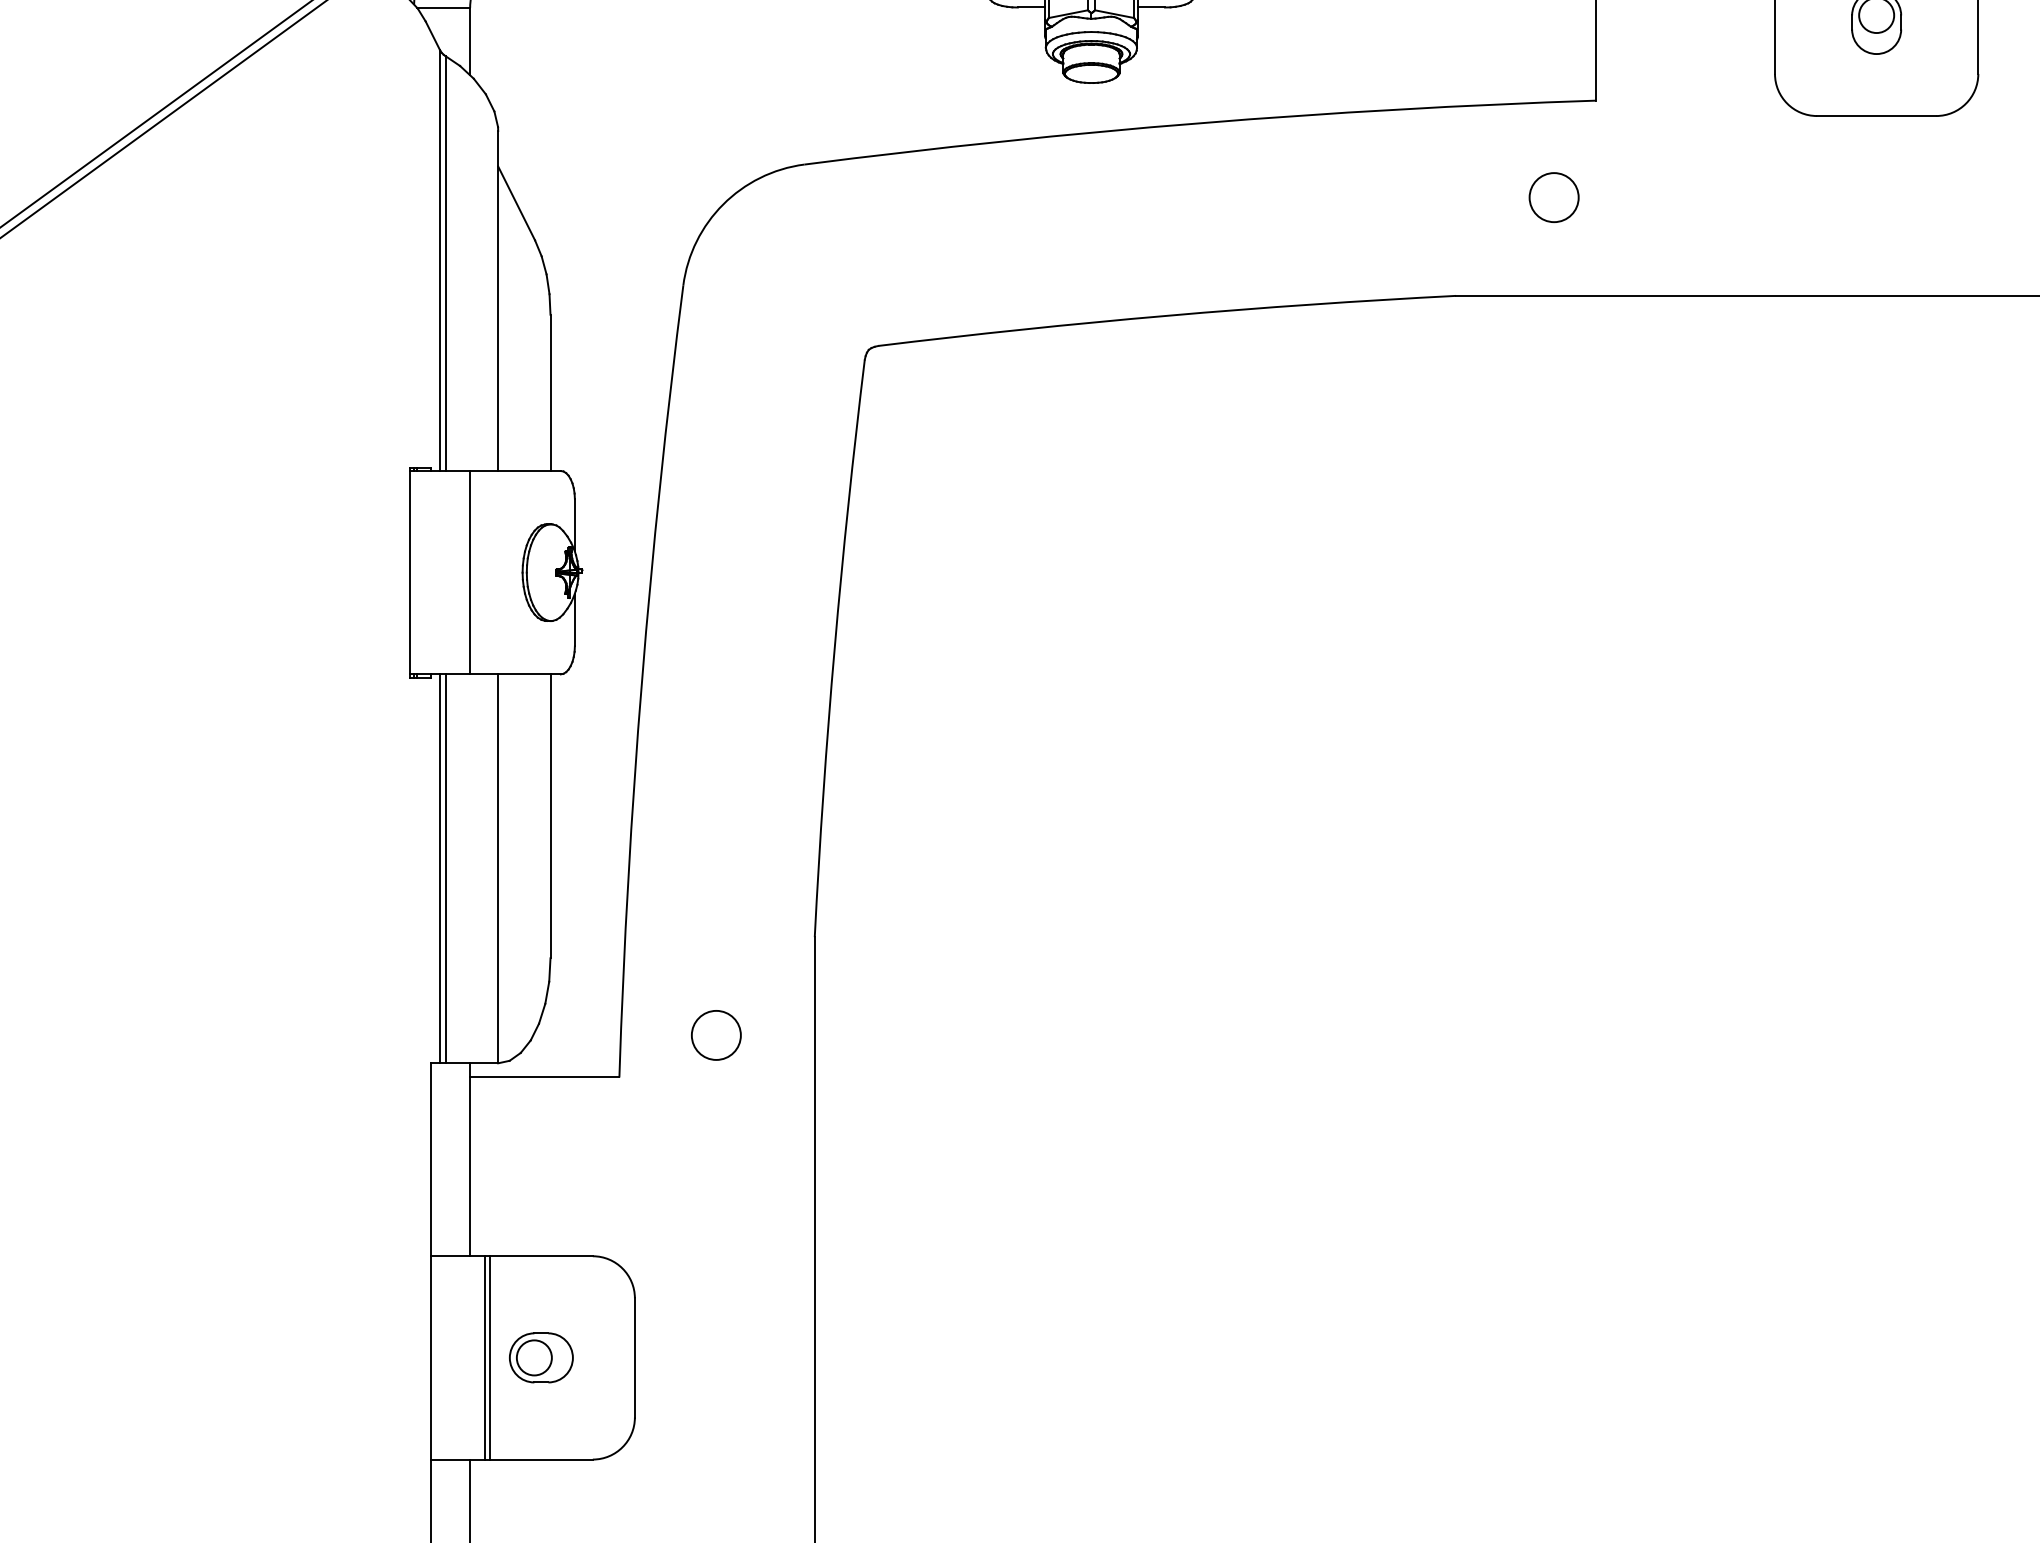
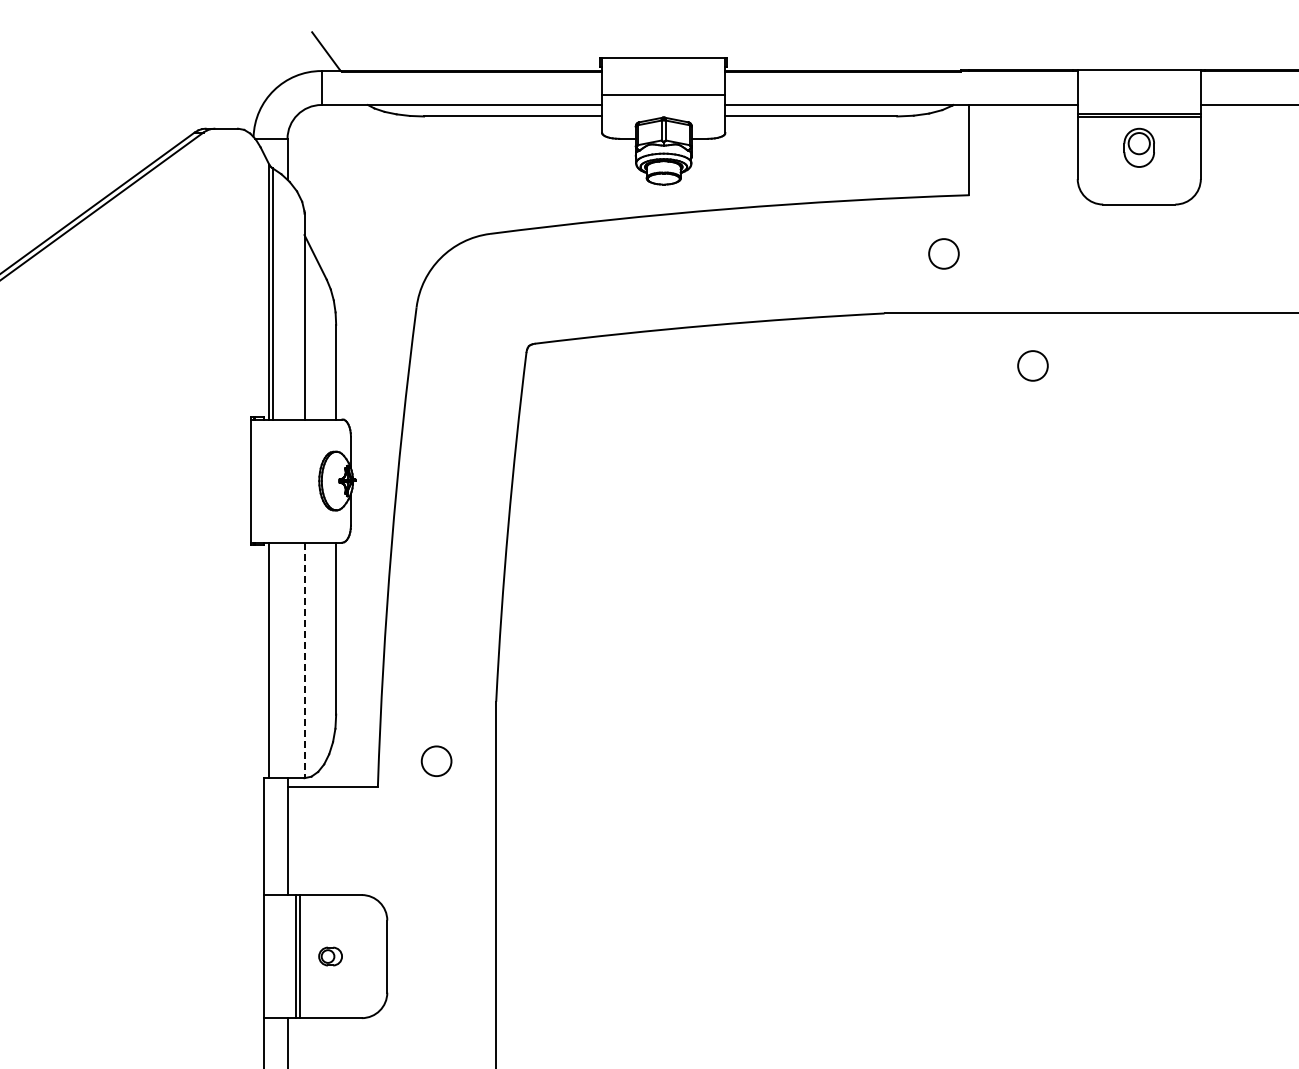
circle: (1700, 381) -> (1032, 365), added
line: (470, 571) -> (287, 480), removed
line: (445, 868) -> (272, 660), removed
line: (498, 868) -> (304, 660), solid -> dashed
part: (541, 1357) -> (330, 956), size x0.6

